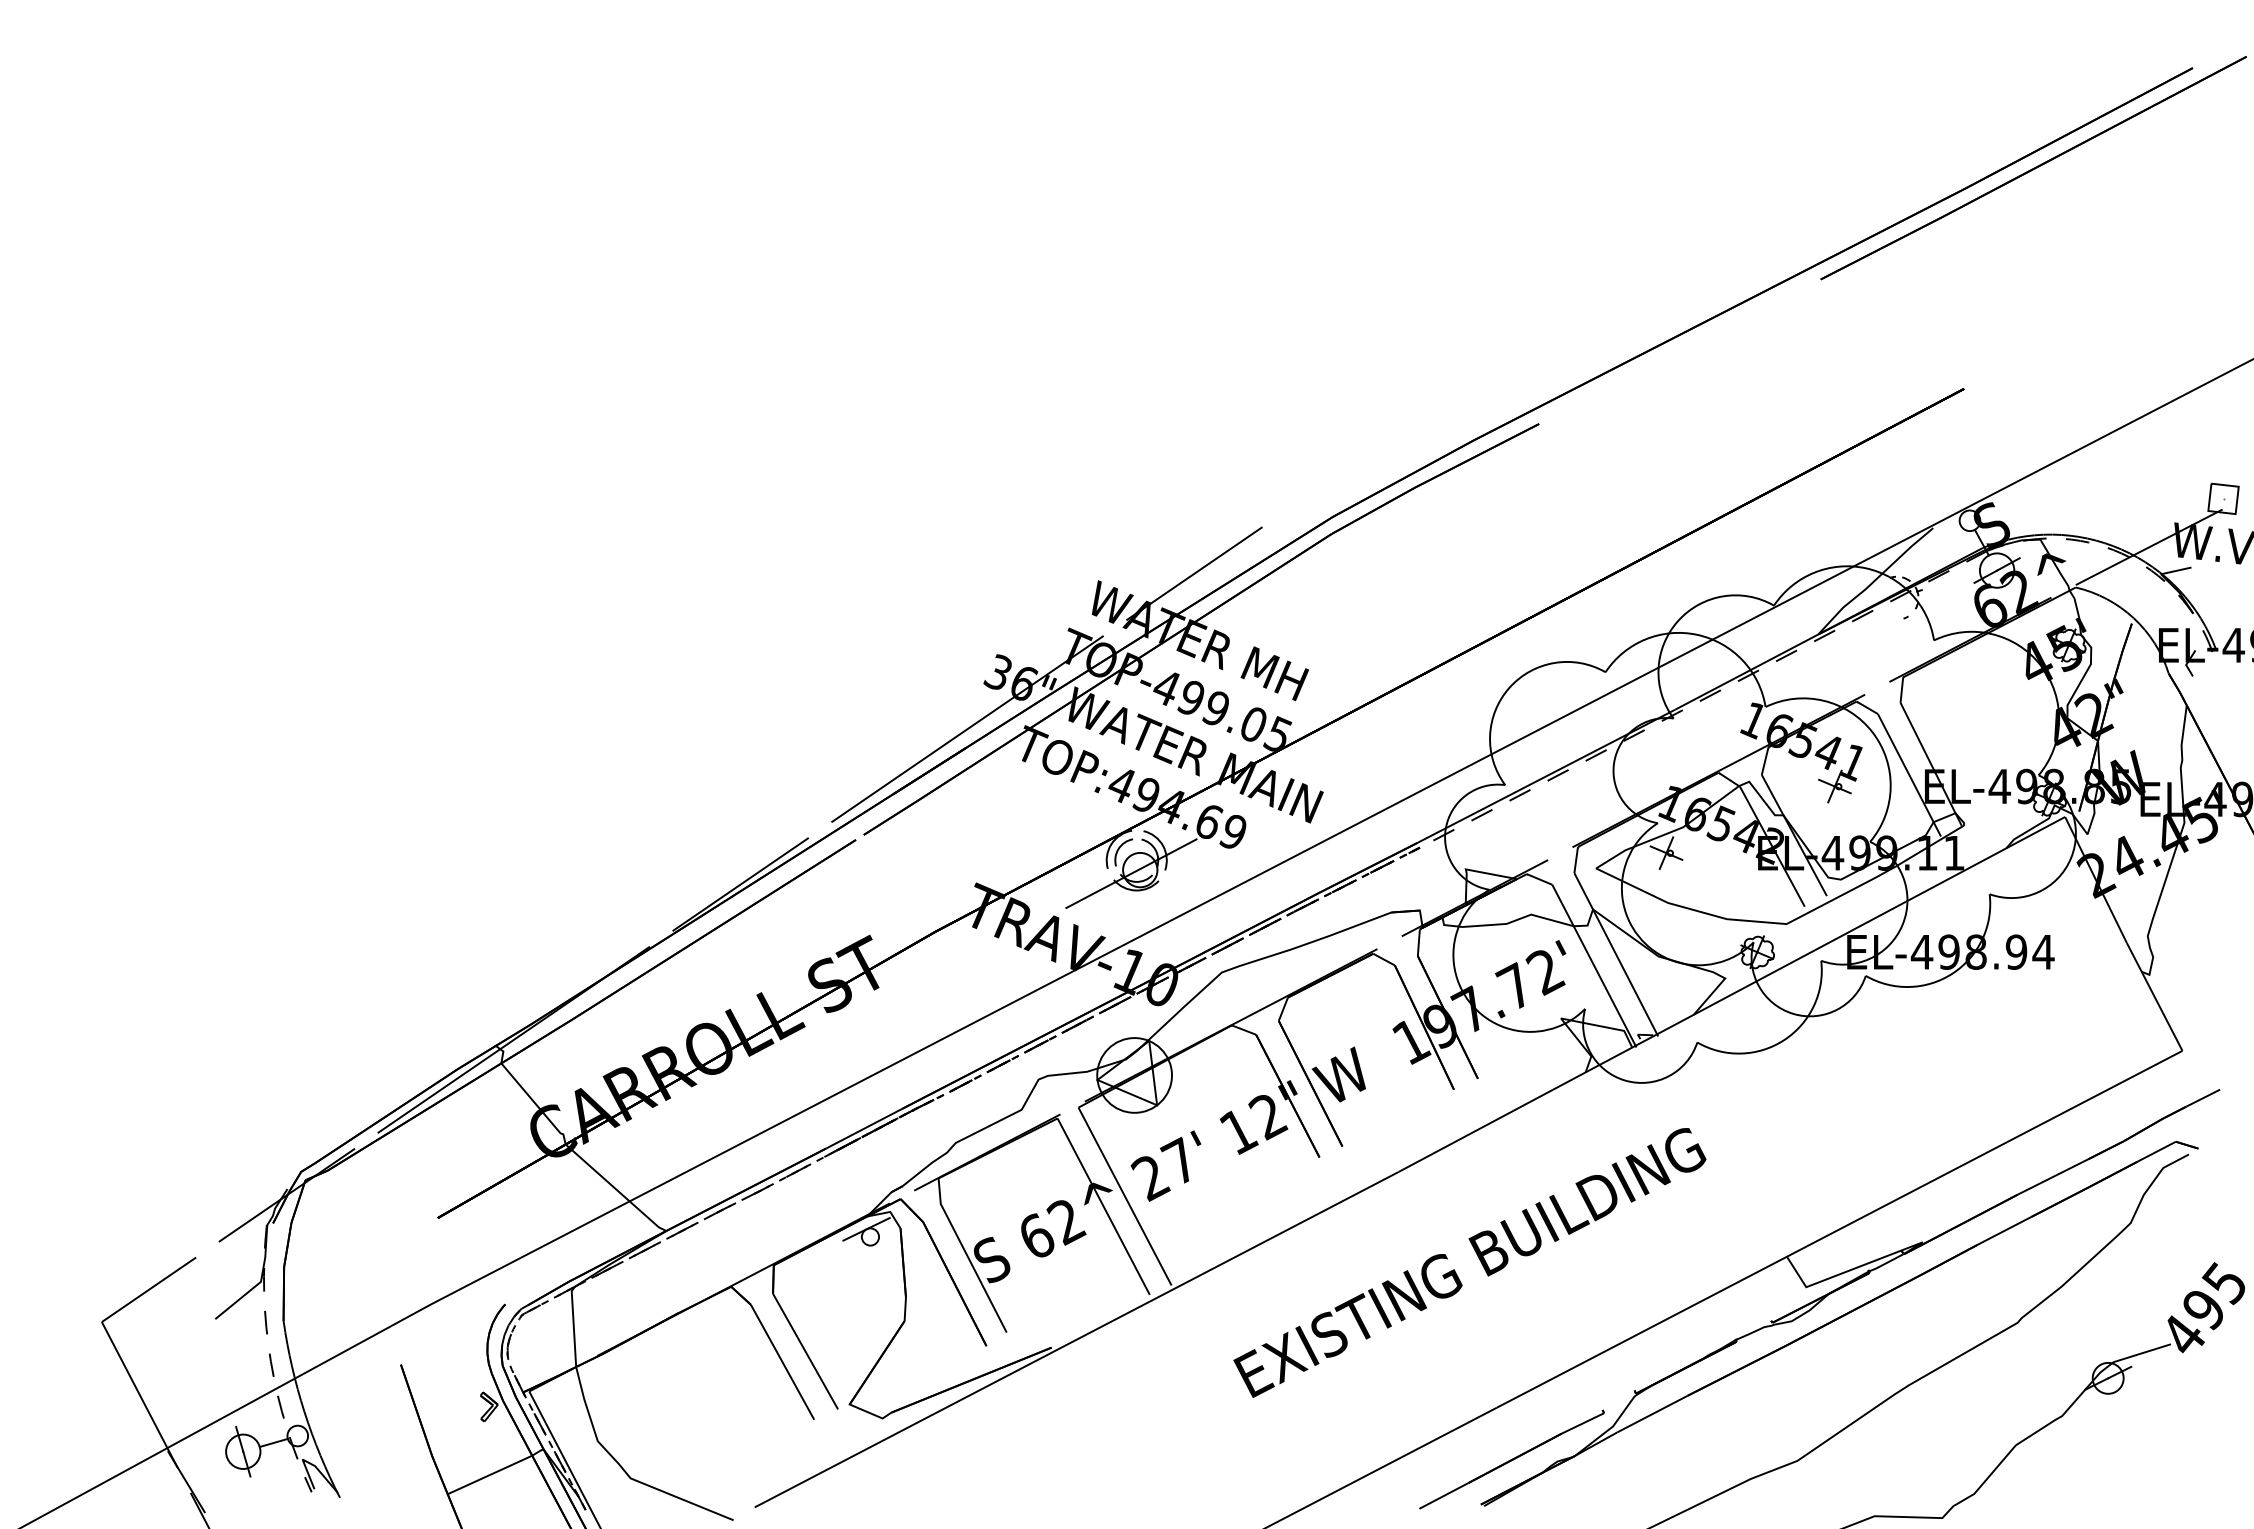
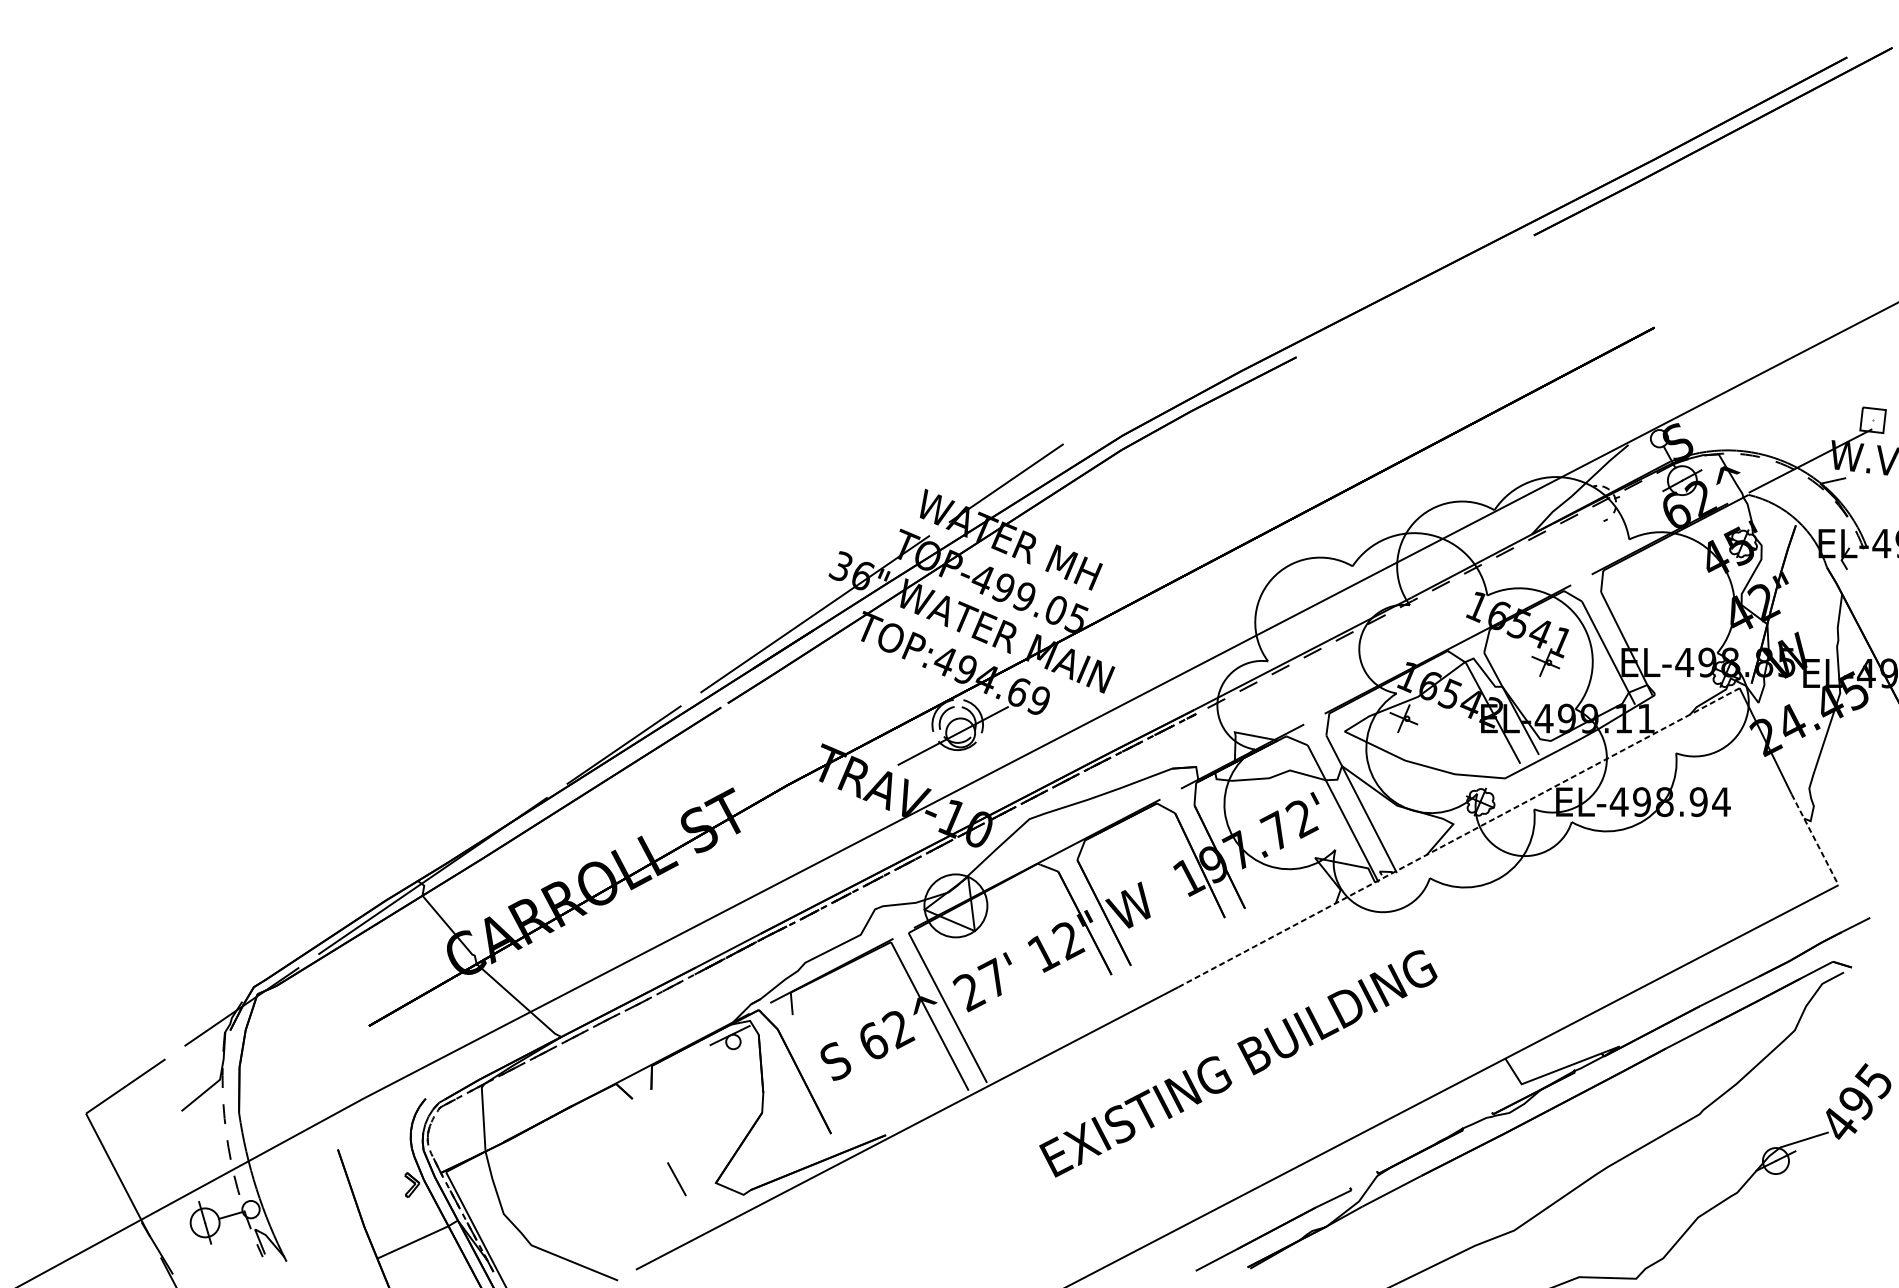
line: (1732, 994) -> (1459, 837), solid -> dashed
line: (2154, 996) -> (1814, 839), solid -> dashed
line: (973, 1268) -> (820, 1068), removed
line: (771, 1342) -> (650, 1130), removed
line: (805, 1351) -> (678, 1138), removed

